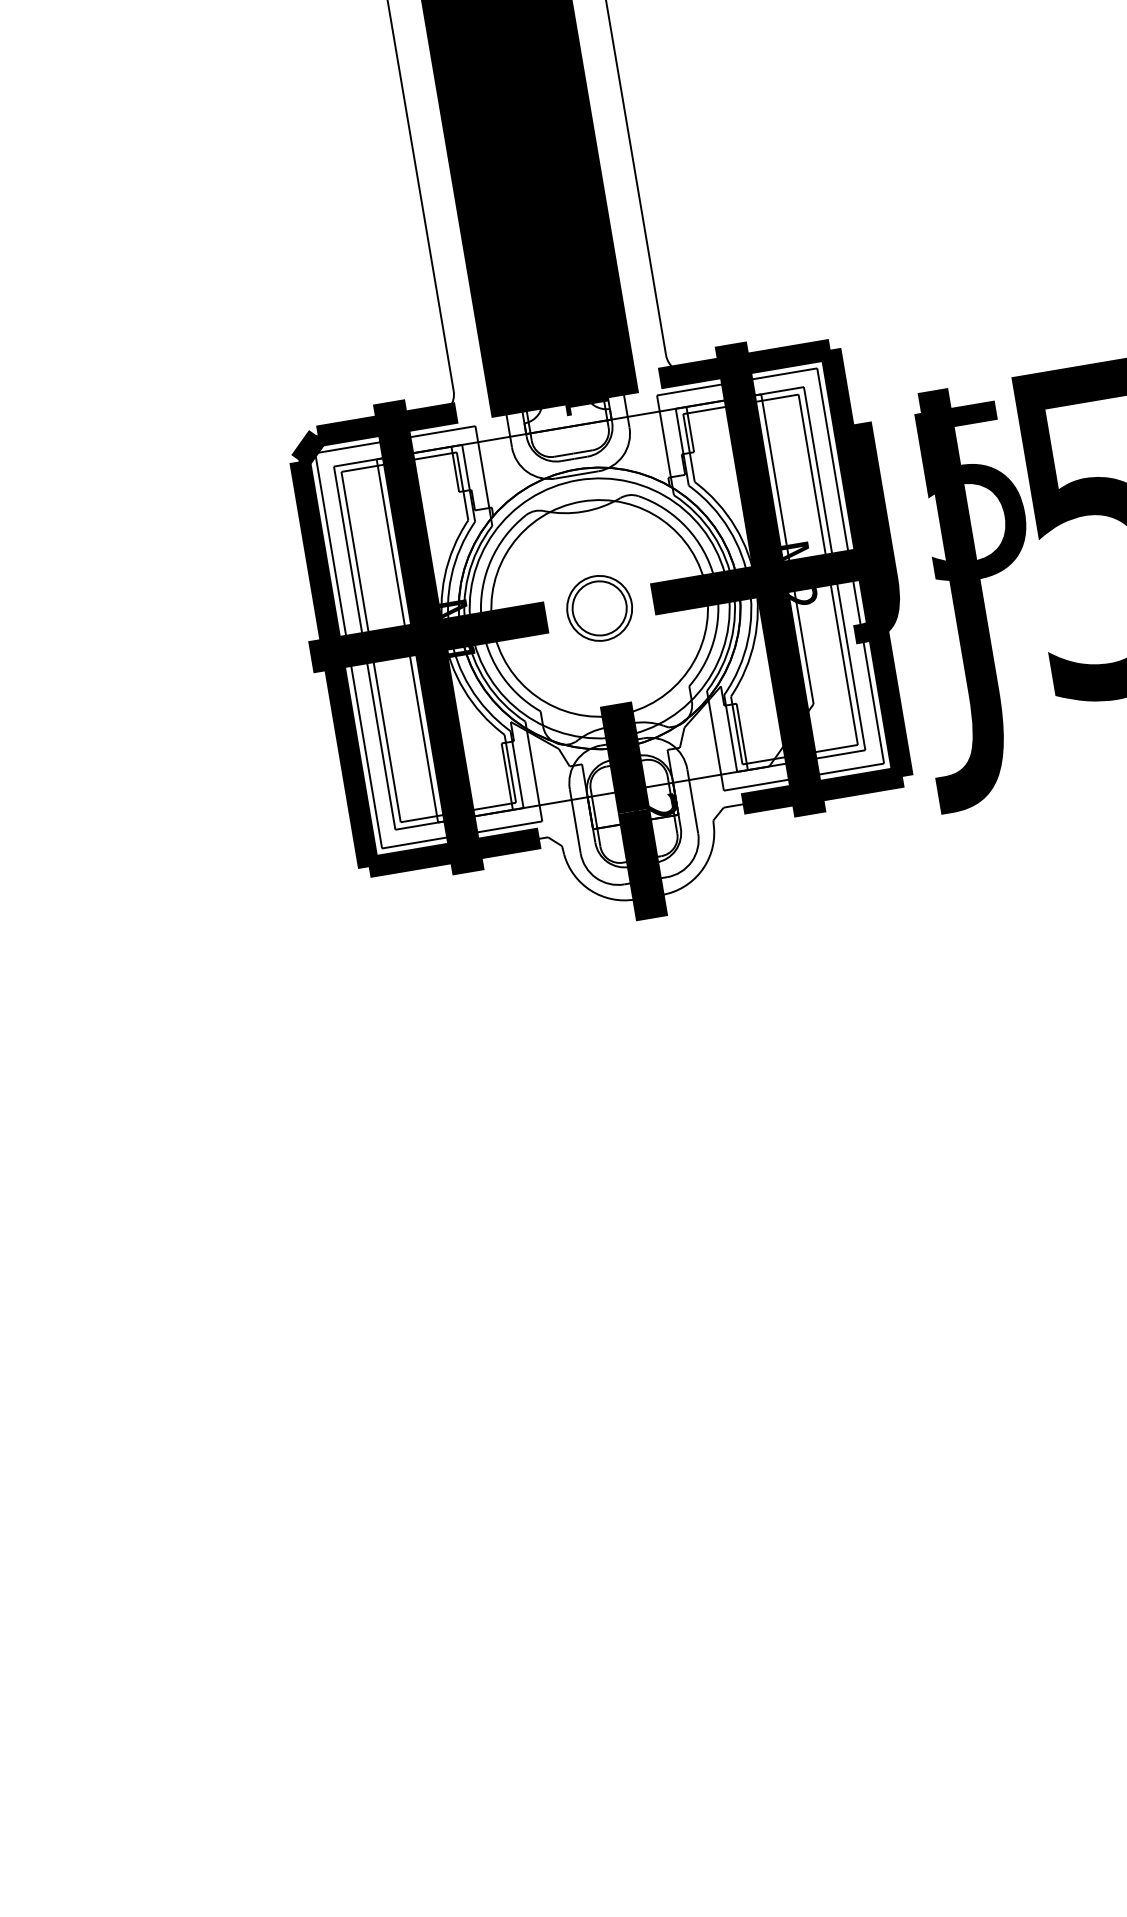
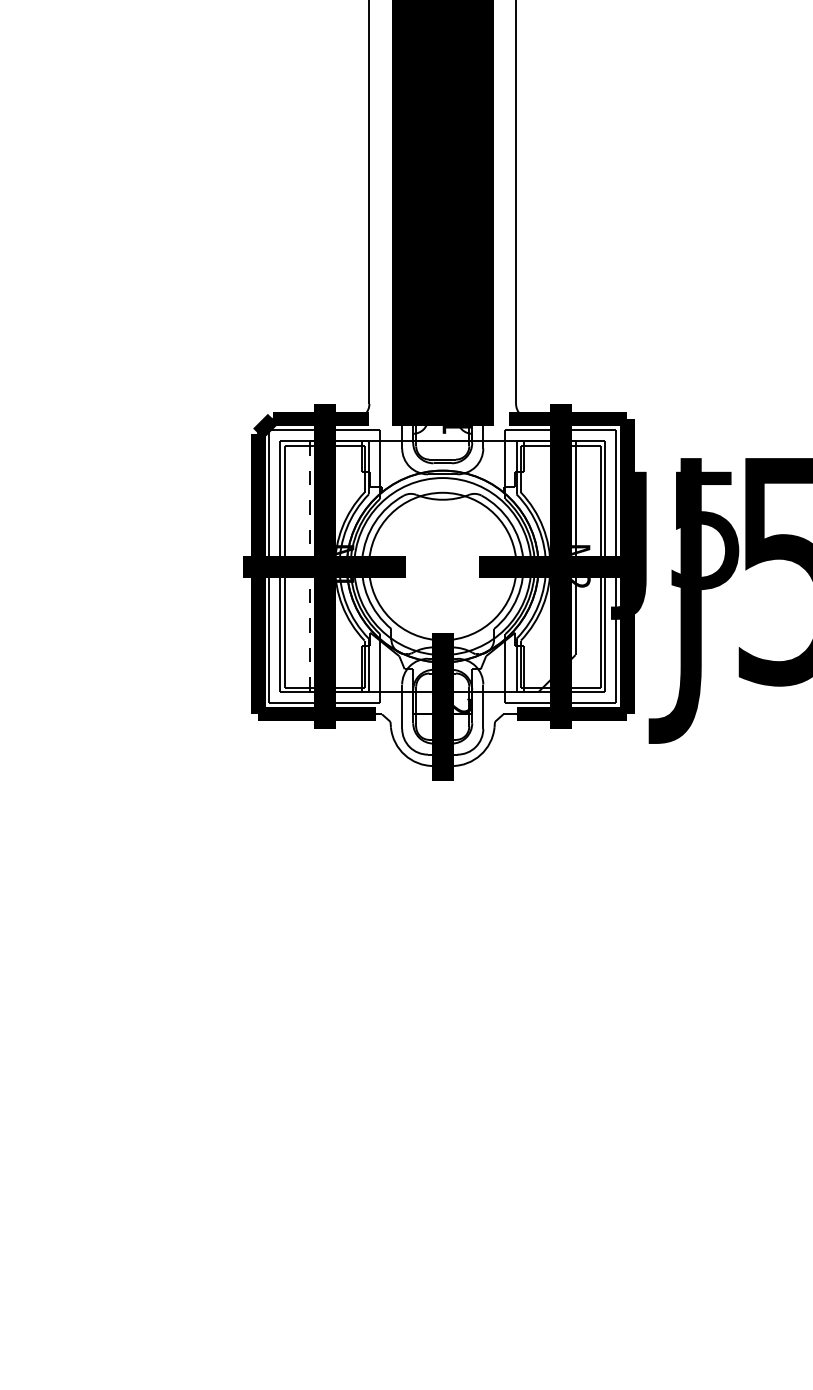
part: (599, 608) -> (442, 566), removed
line: (406, 642) -> (309, 567), solid -> dashed

